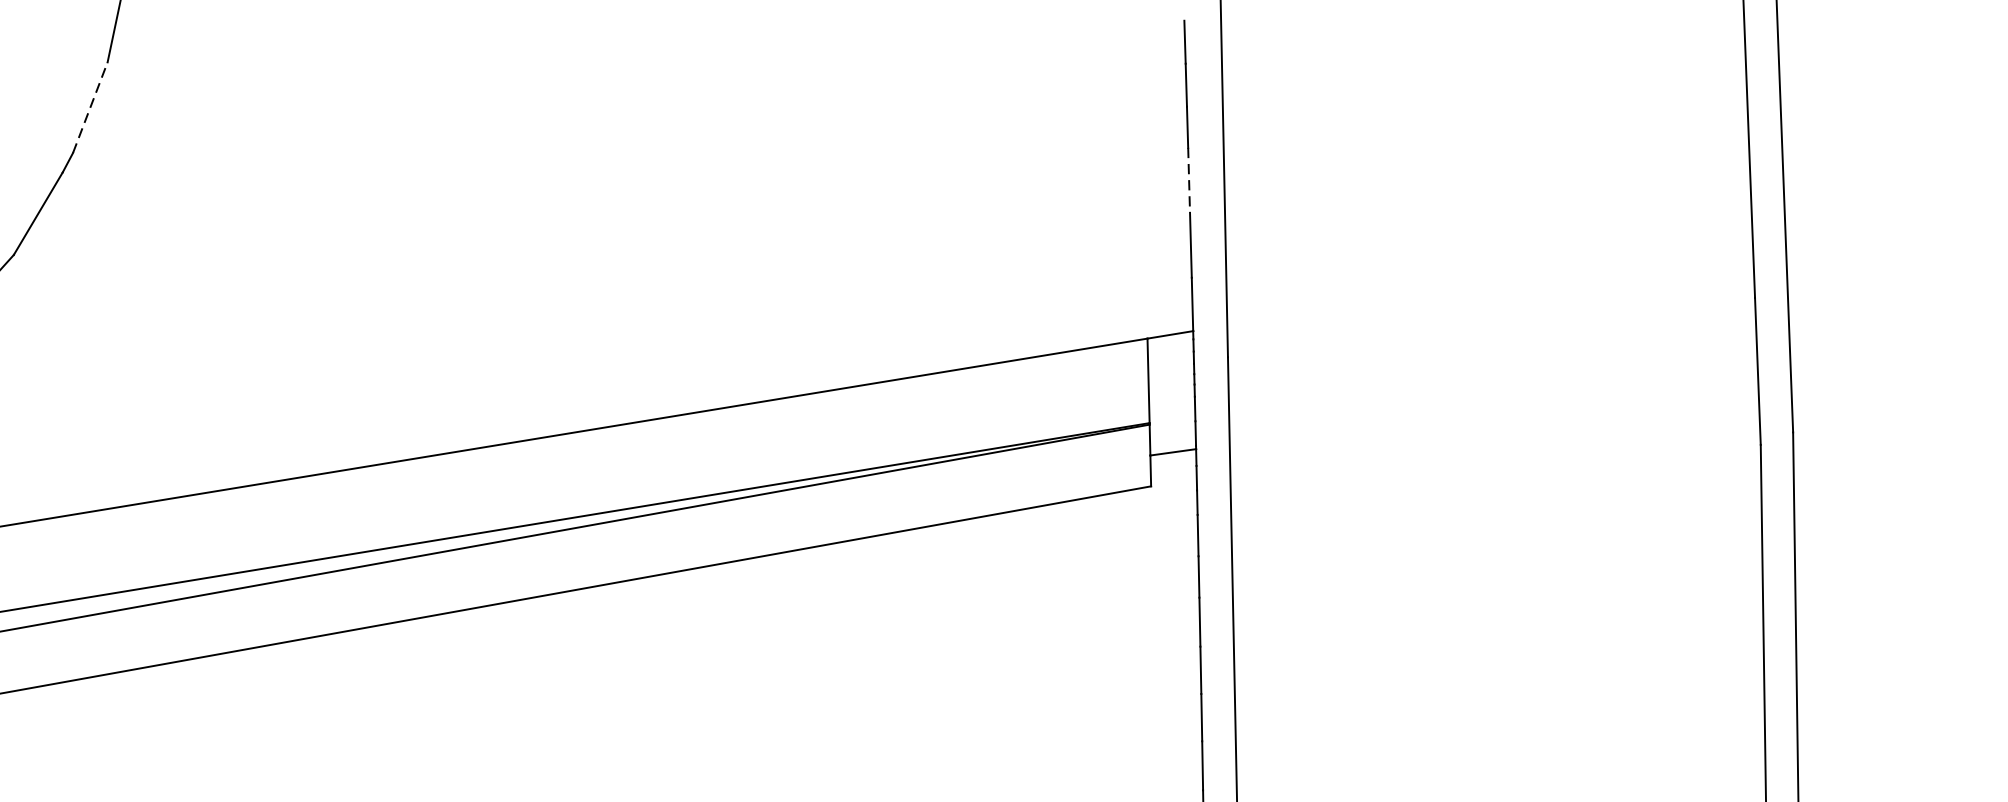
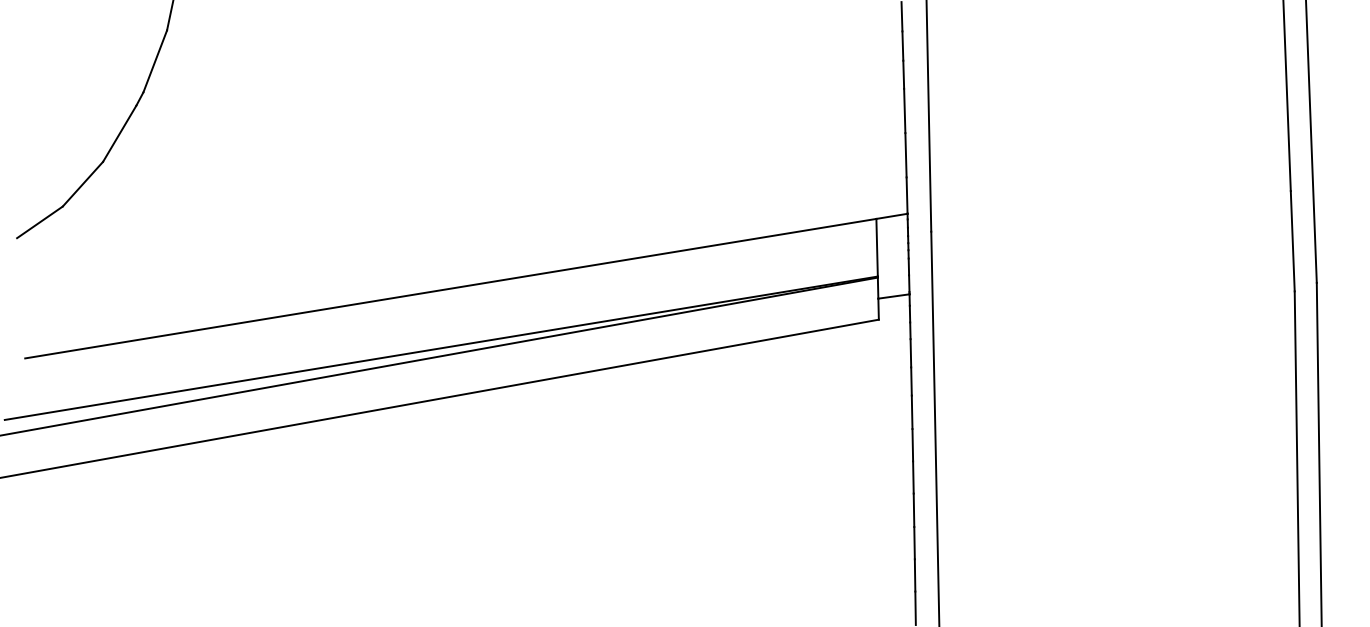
line: (90, 106) -> (155, 60), dashed -> solid
line: (1188, 181) -> (904, 111), dashed -> solid

